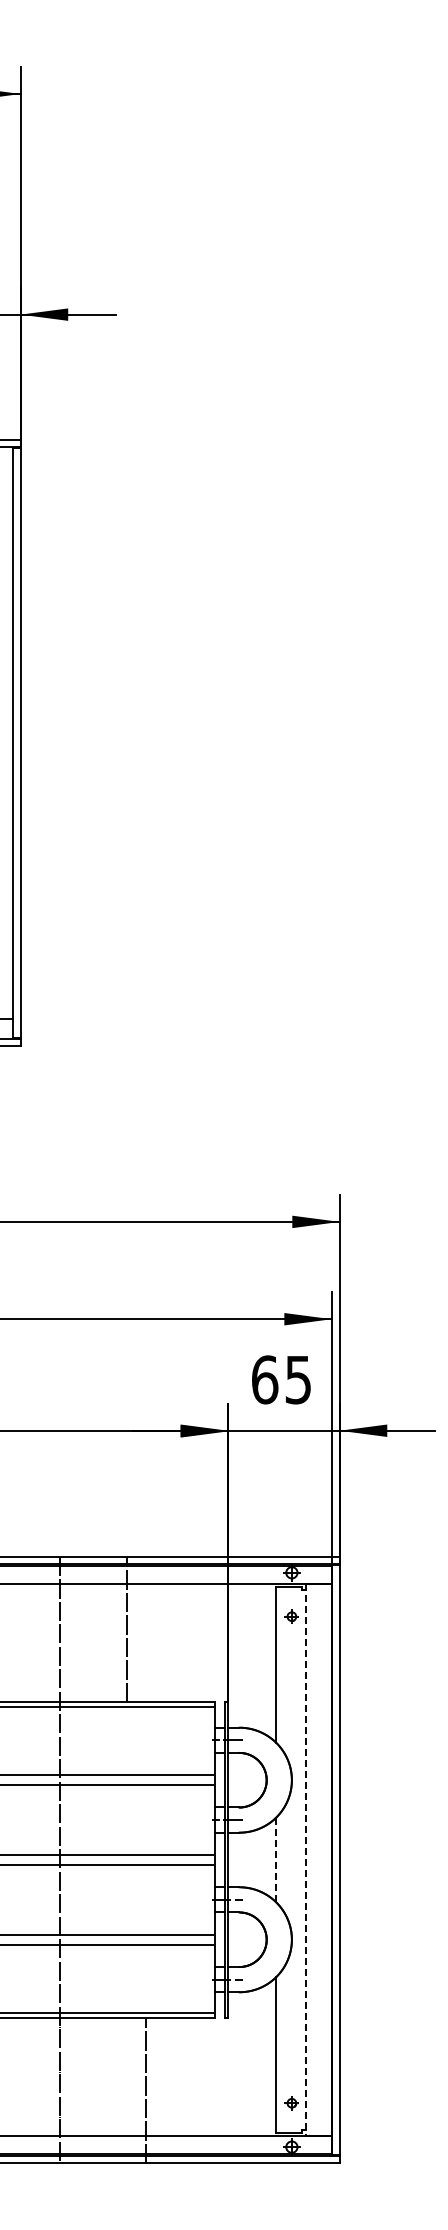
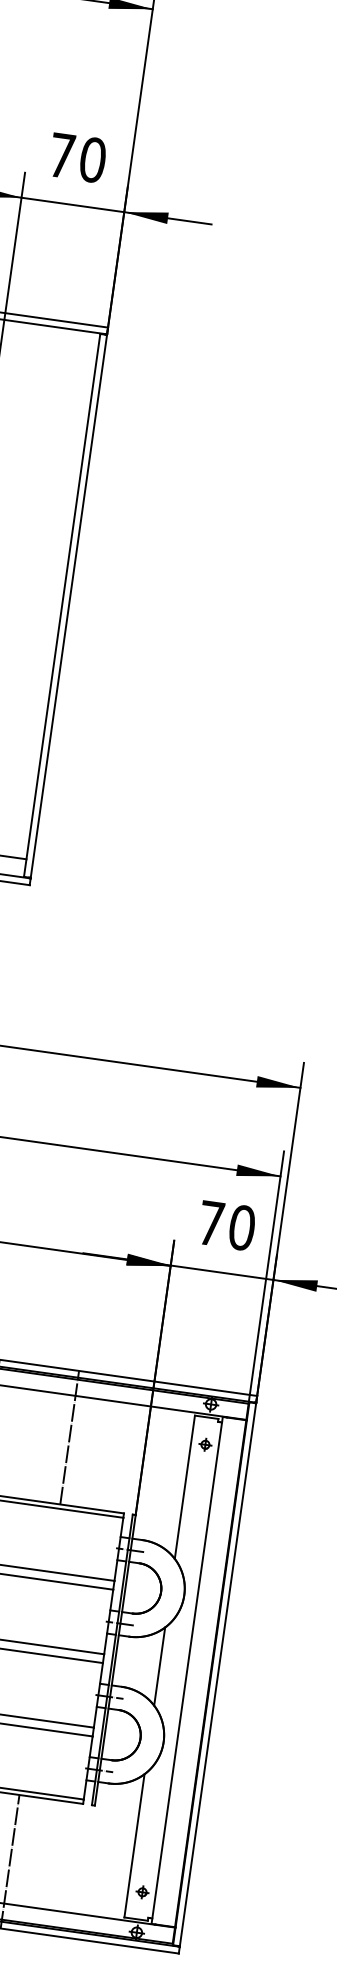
text: (281, 1379) -> (226, 1225), 65 -> 70
line: (127, 1629) -> (70, 1437), moved
line: (276, 1859) -> (159, 1666), dashed -> solid
line: (306, 1859) -> (187, 1670), dashed -> solid

